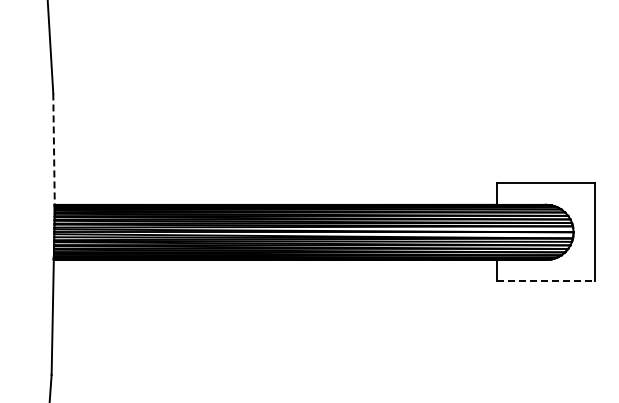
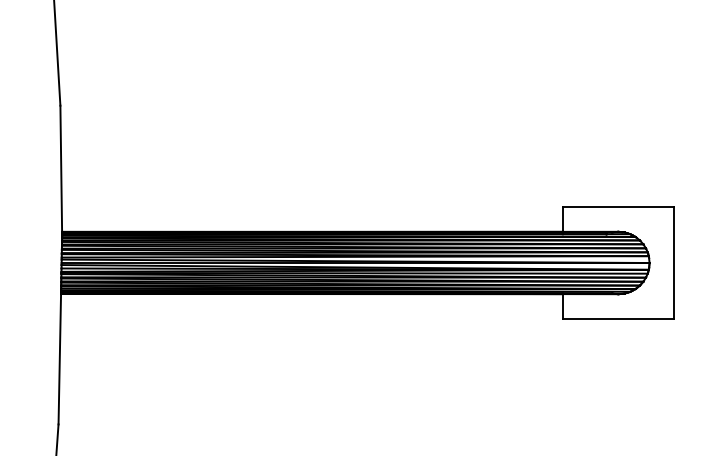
line: (54, 149) -> (61, 169), dashed -> solid
line: (546, 281) -> (618, 318), dashed -> solid

